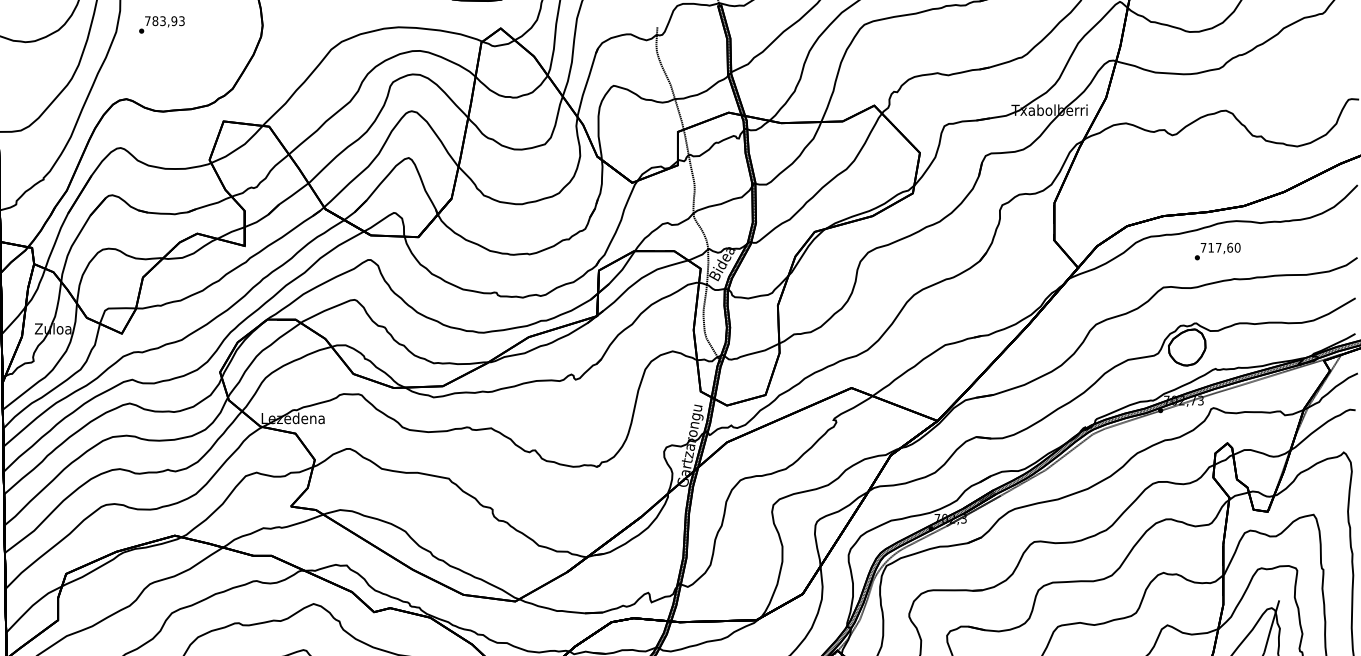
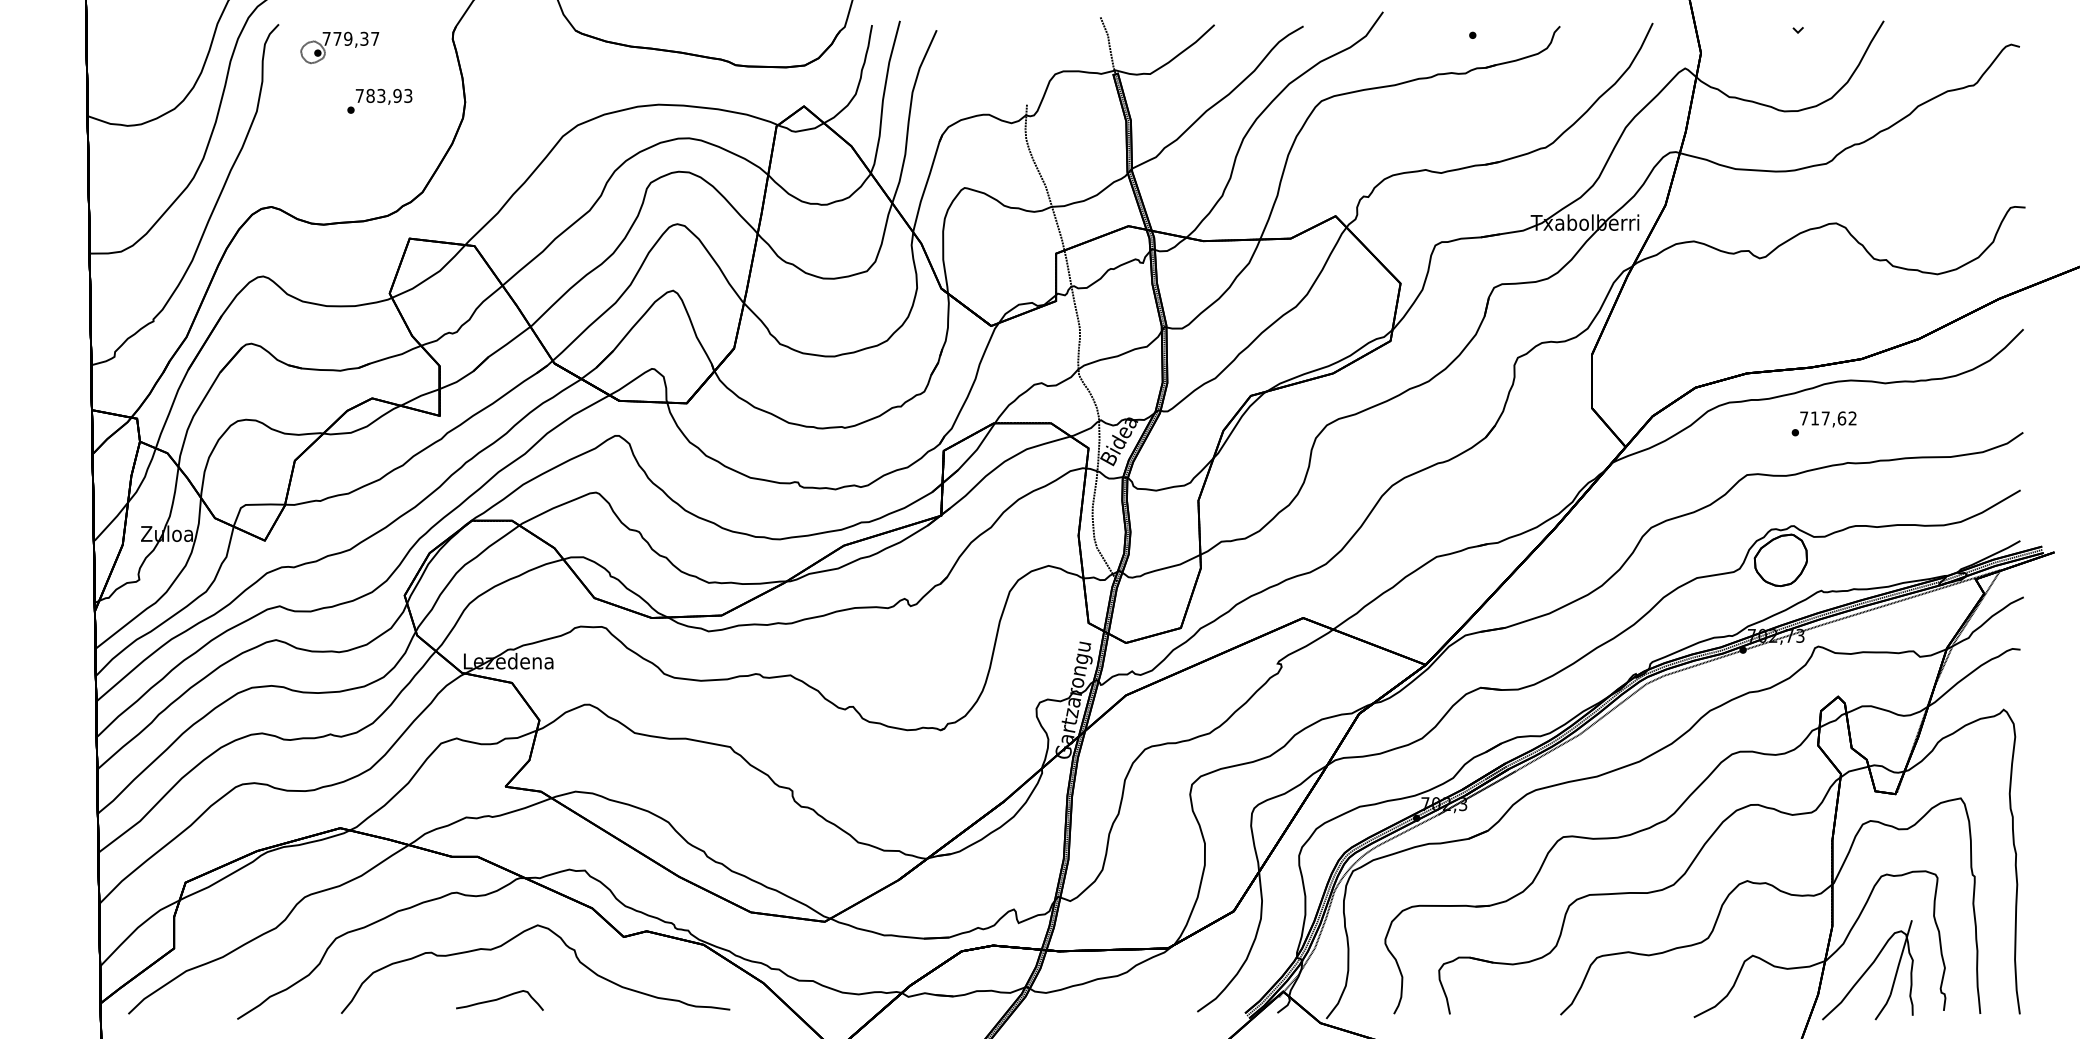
text: (161, 24) -> (379, 100), moved
text: (1237, 247) -> (1852, 418), 717,60 -> 717,62

